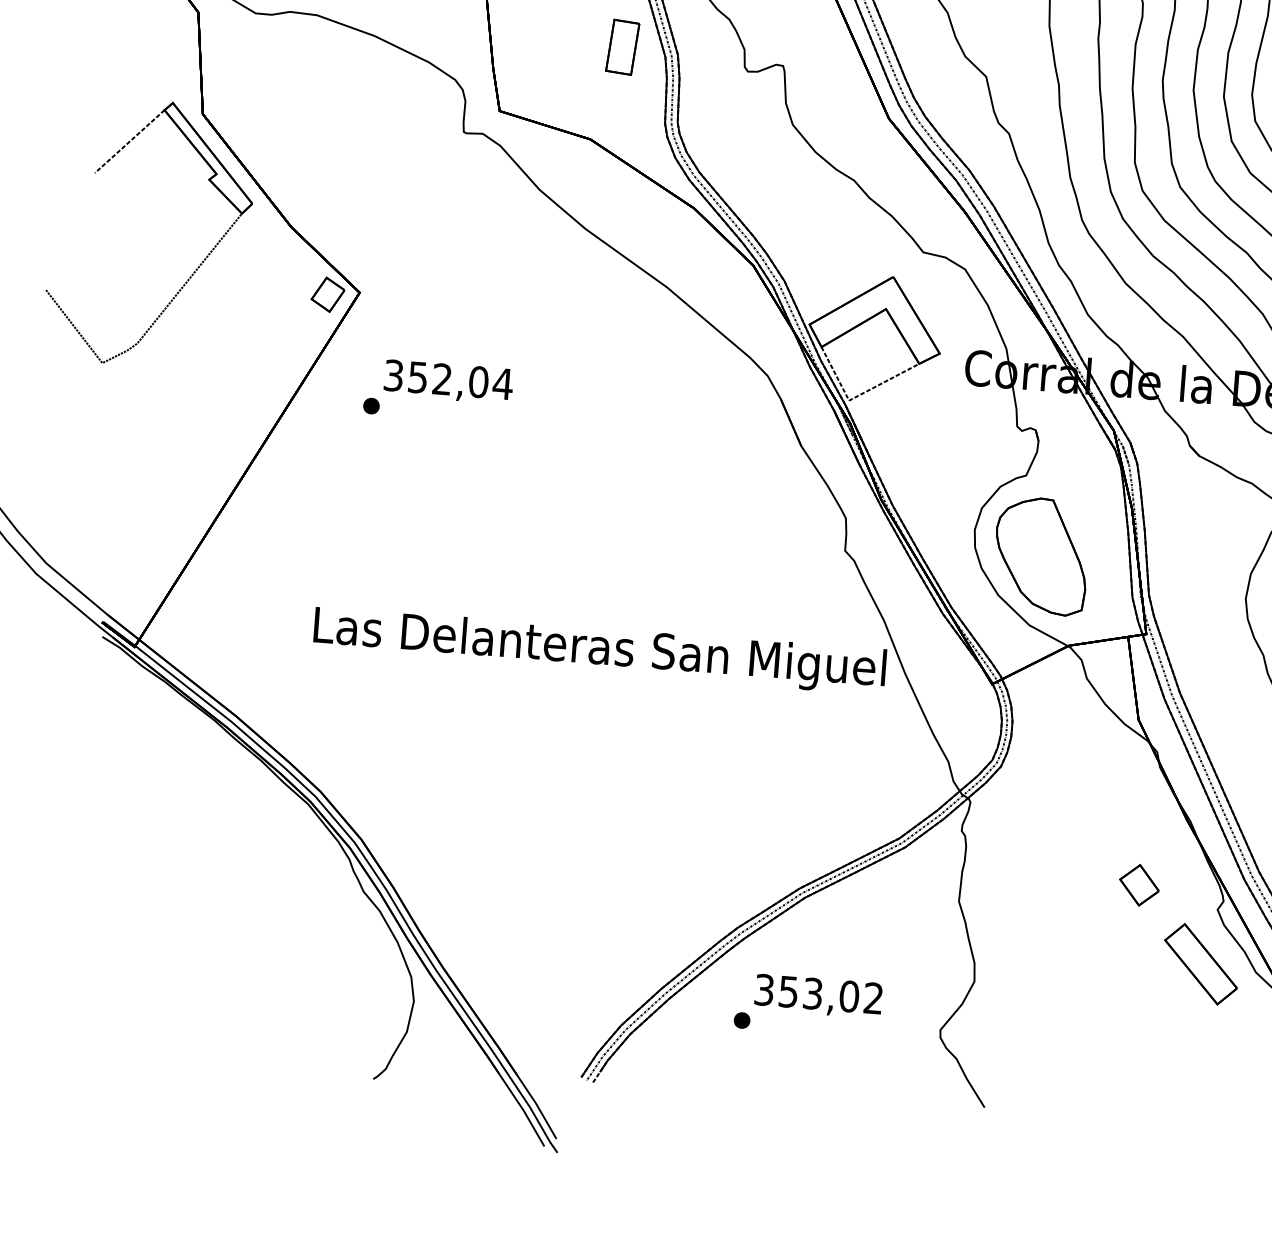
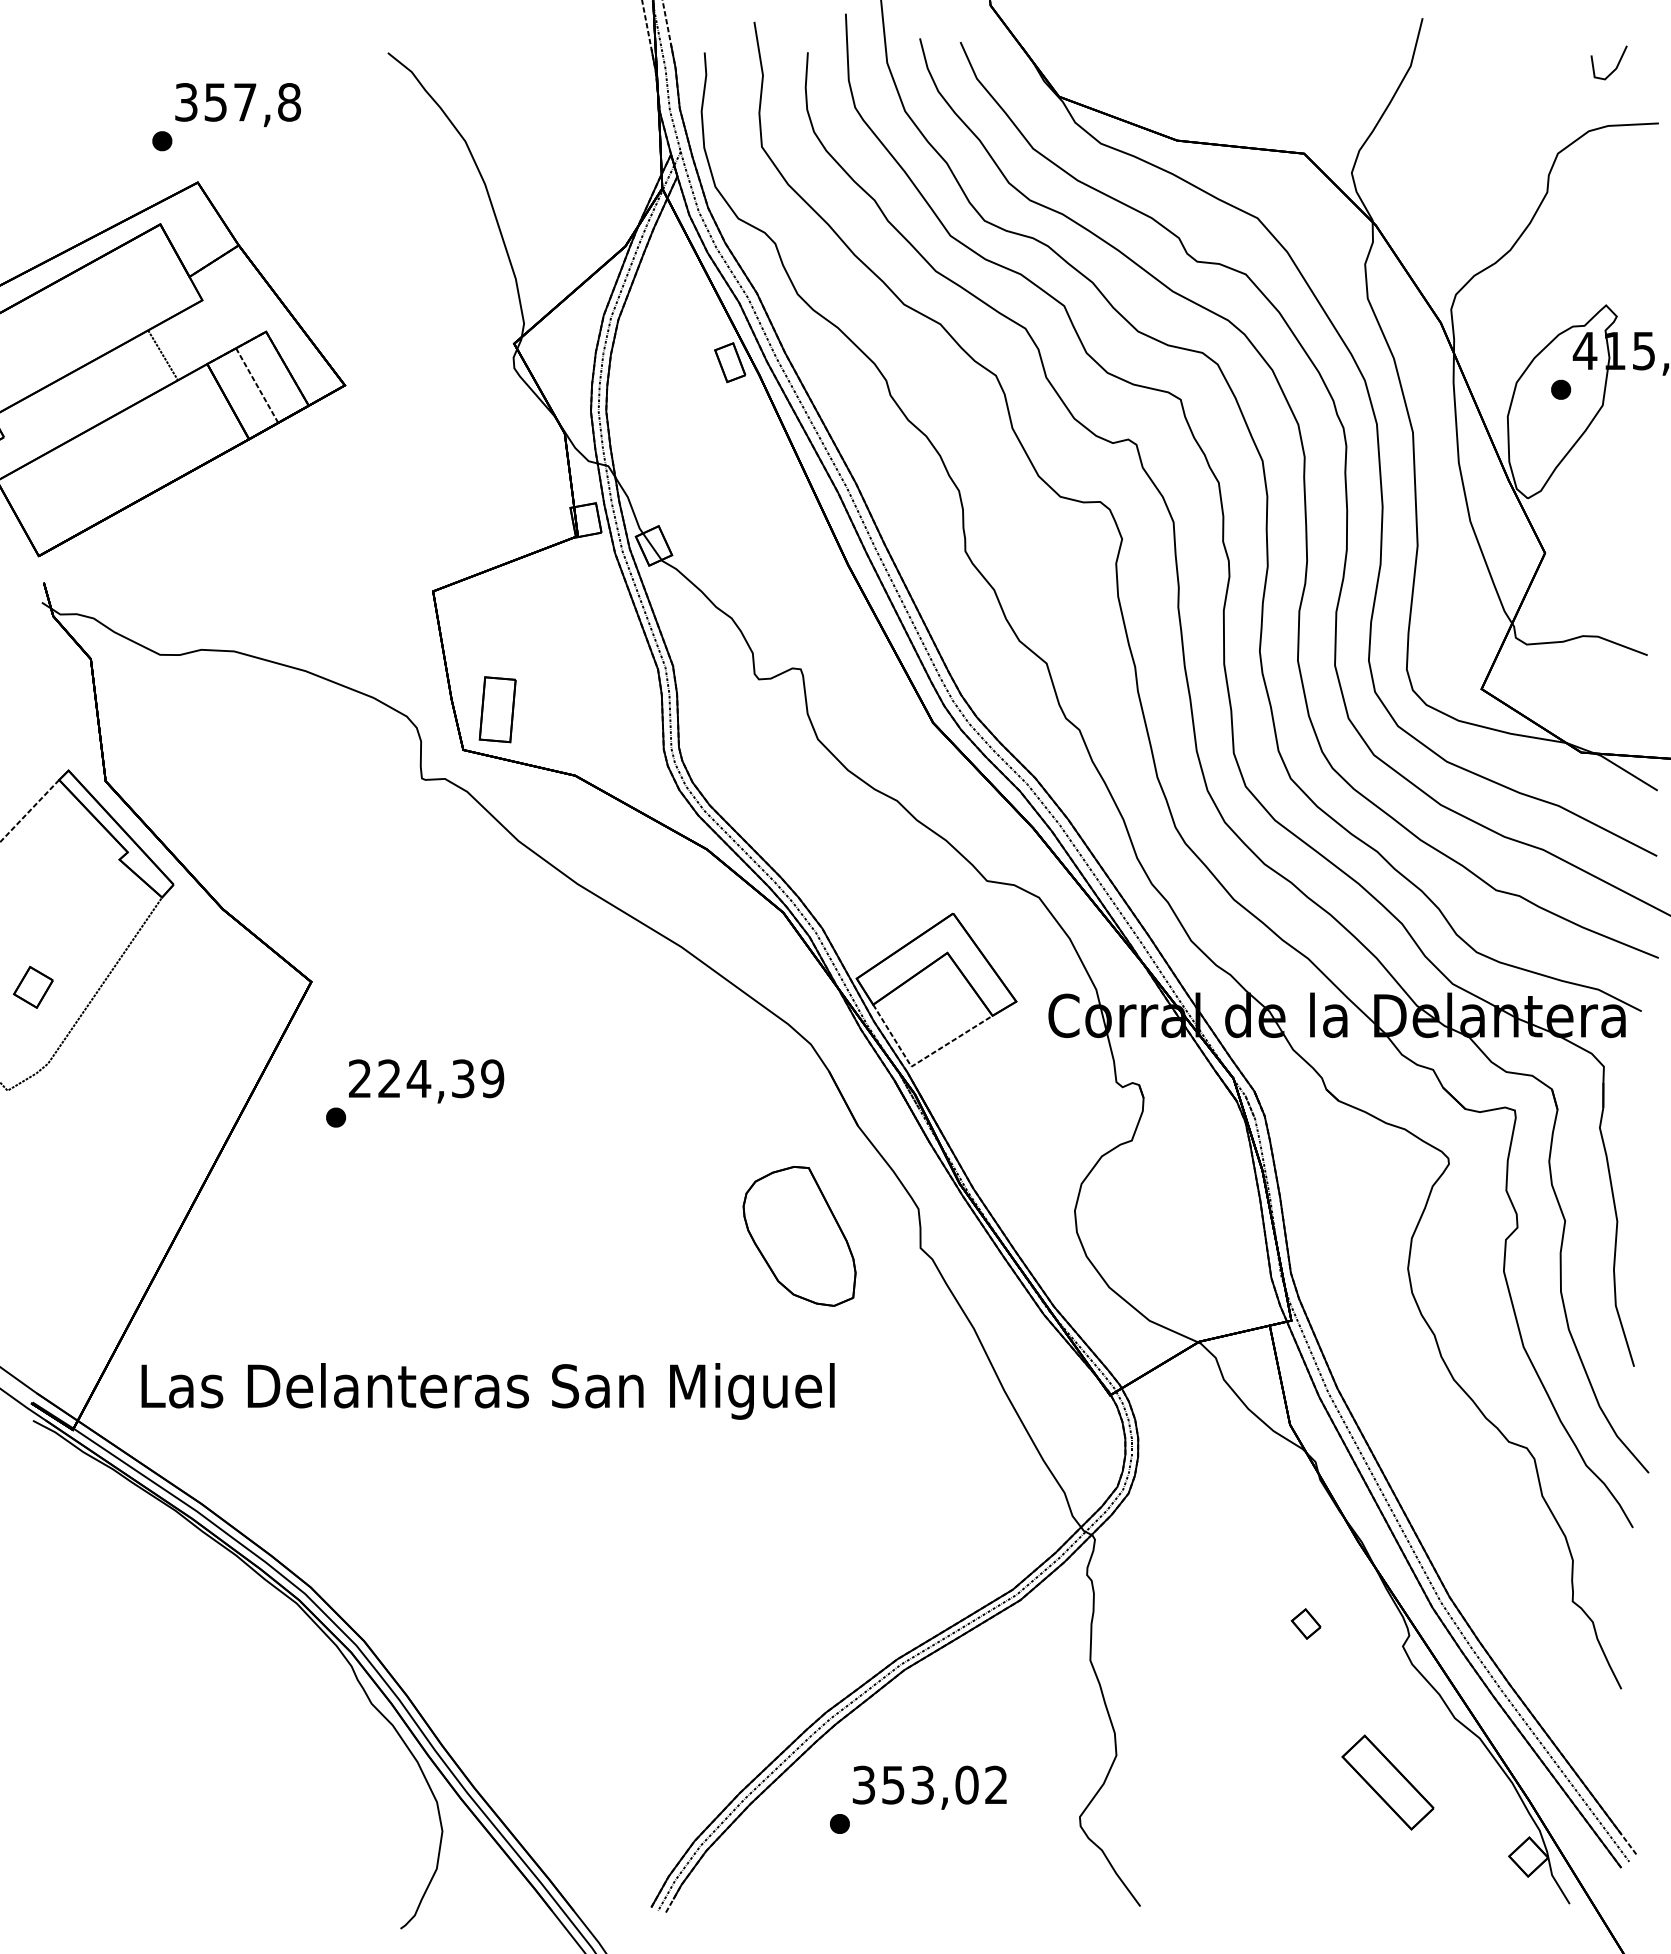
part: (622, 47) -> (497, 709), moved
part: (328, 294) -> (33, 987), moved
text: (448, 379) -> (426, 1078), 352,04 -> 224,39
part: (1041, 556) -> (799, 1236), moved
text: (599, 650) -> (487, 1391), moved
part: (1138, 884) -> (1305, 1623), size x0.6
part: (1200, 964) -> (1387, 1782), moved

